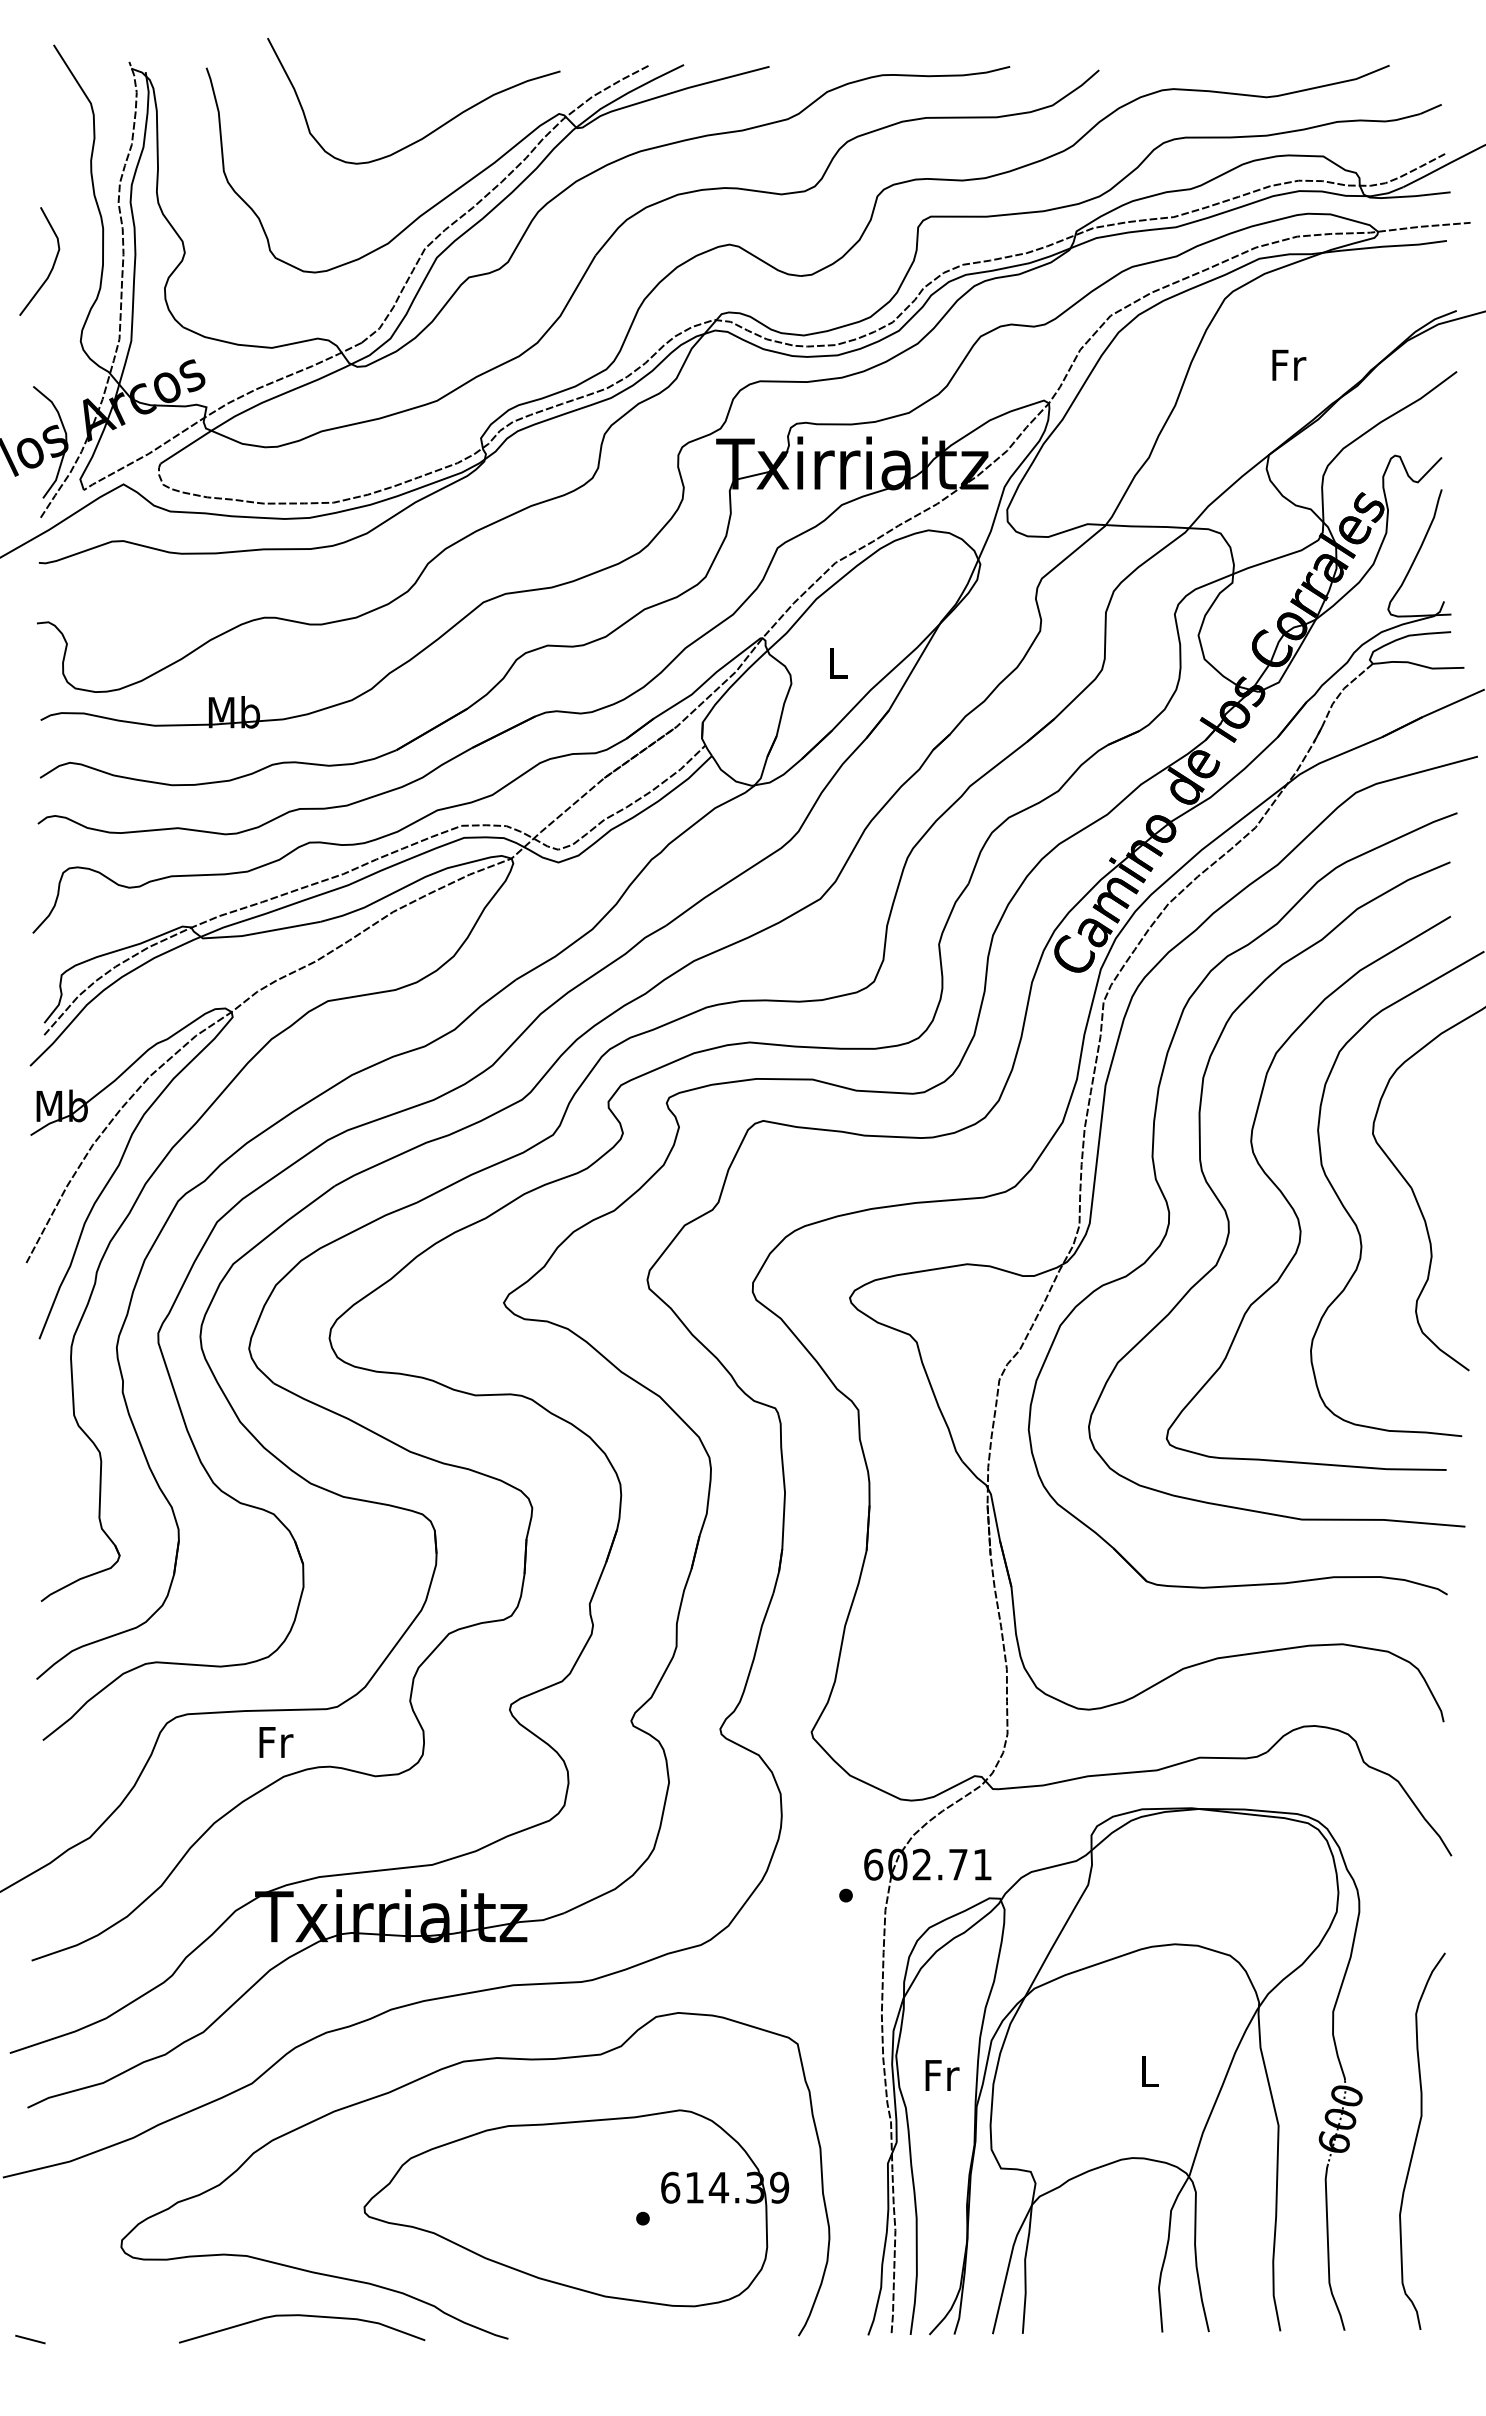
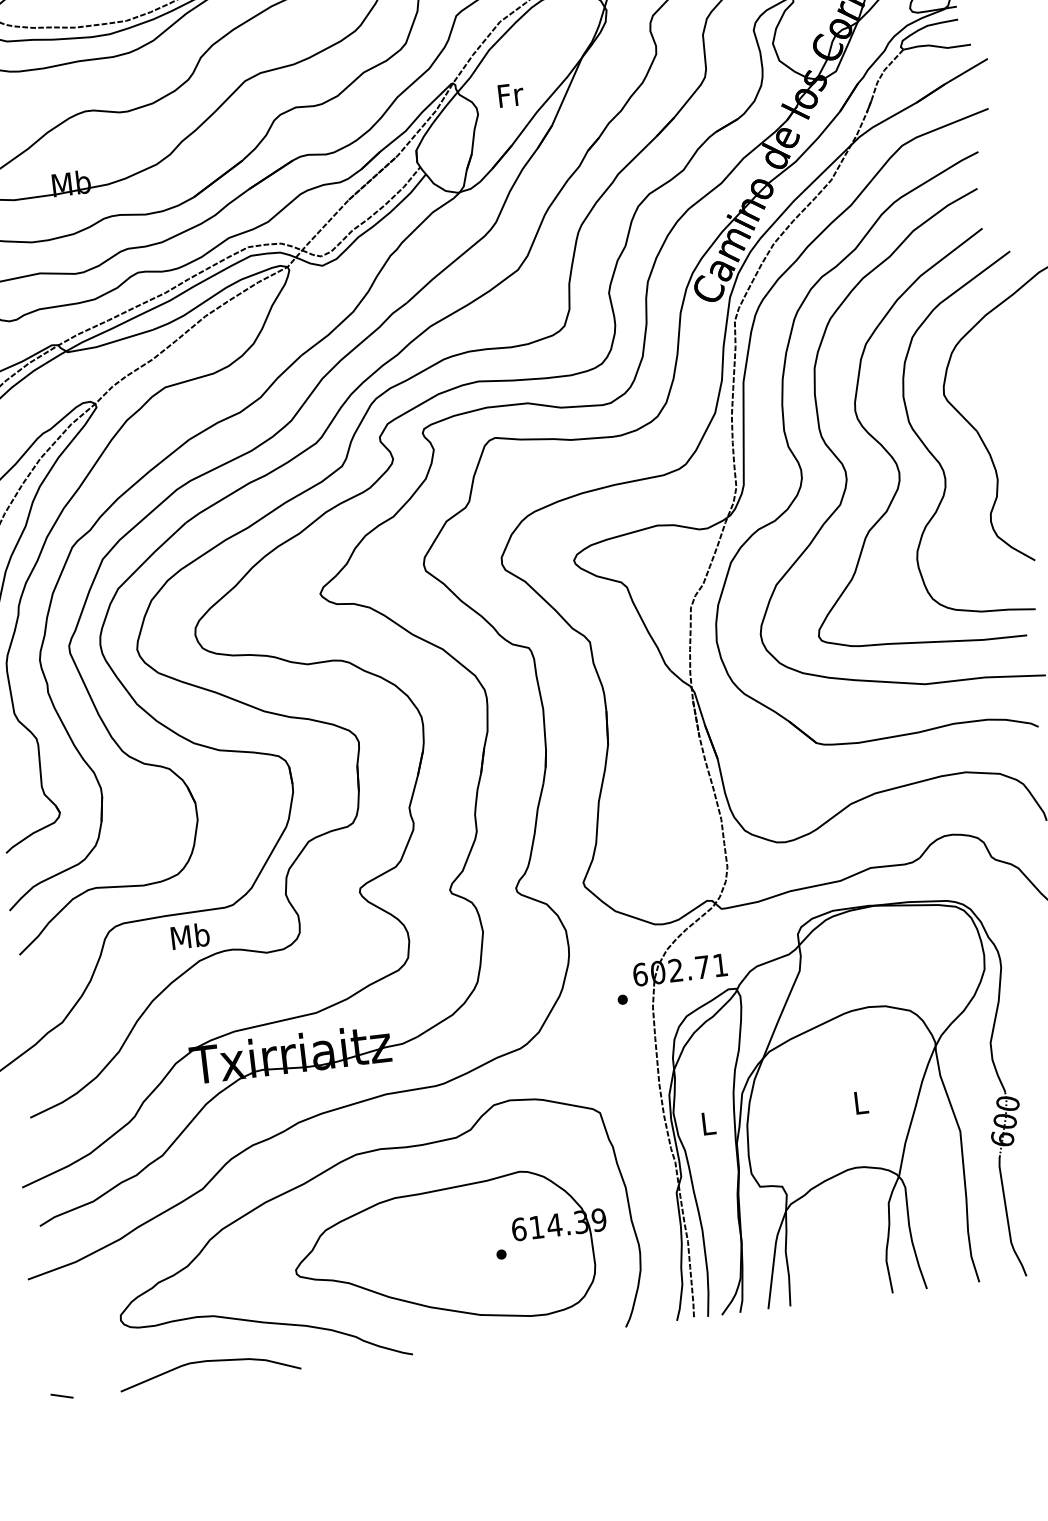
text: (838, 662) -> (510, 94), L -> Fr
text: (275, 1741) -> (190, 935), Fr -> Mb
text: (942, 2075) -> (709, 1123), Fr -> L
curve: (302, 2316) -> (209, 1361), moved

